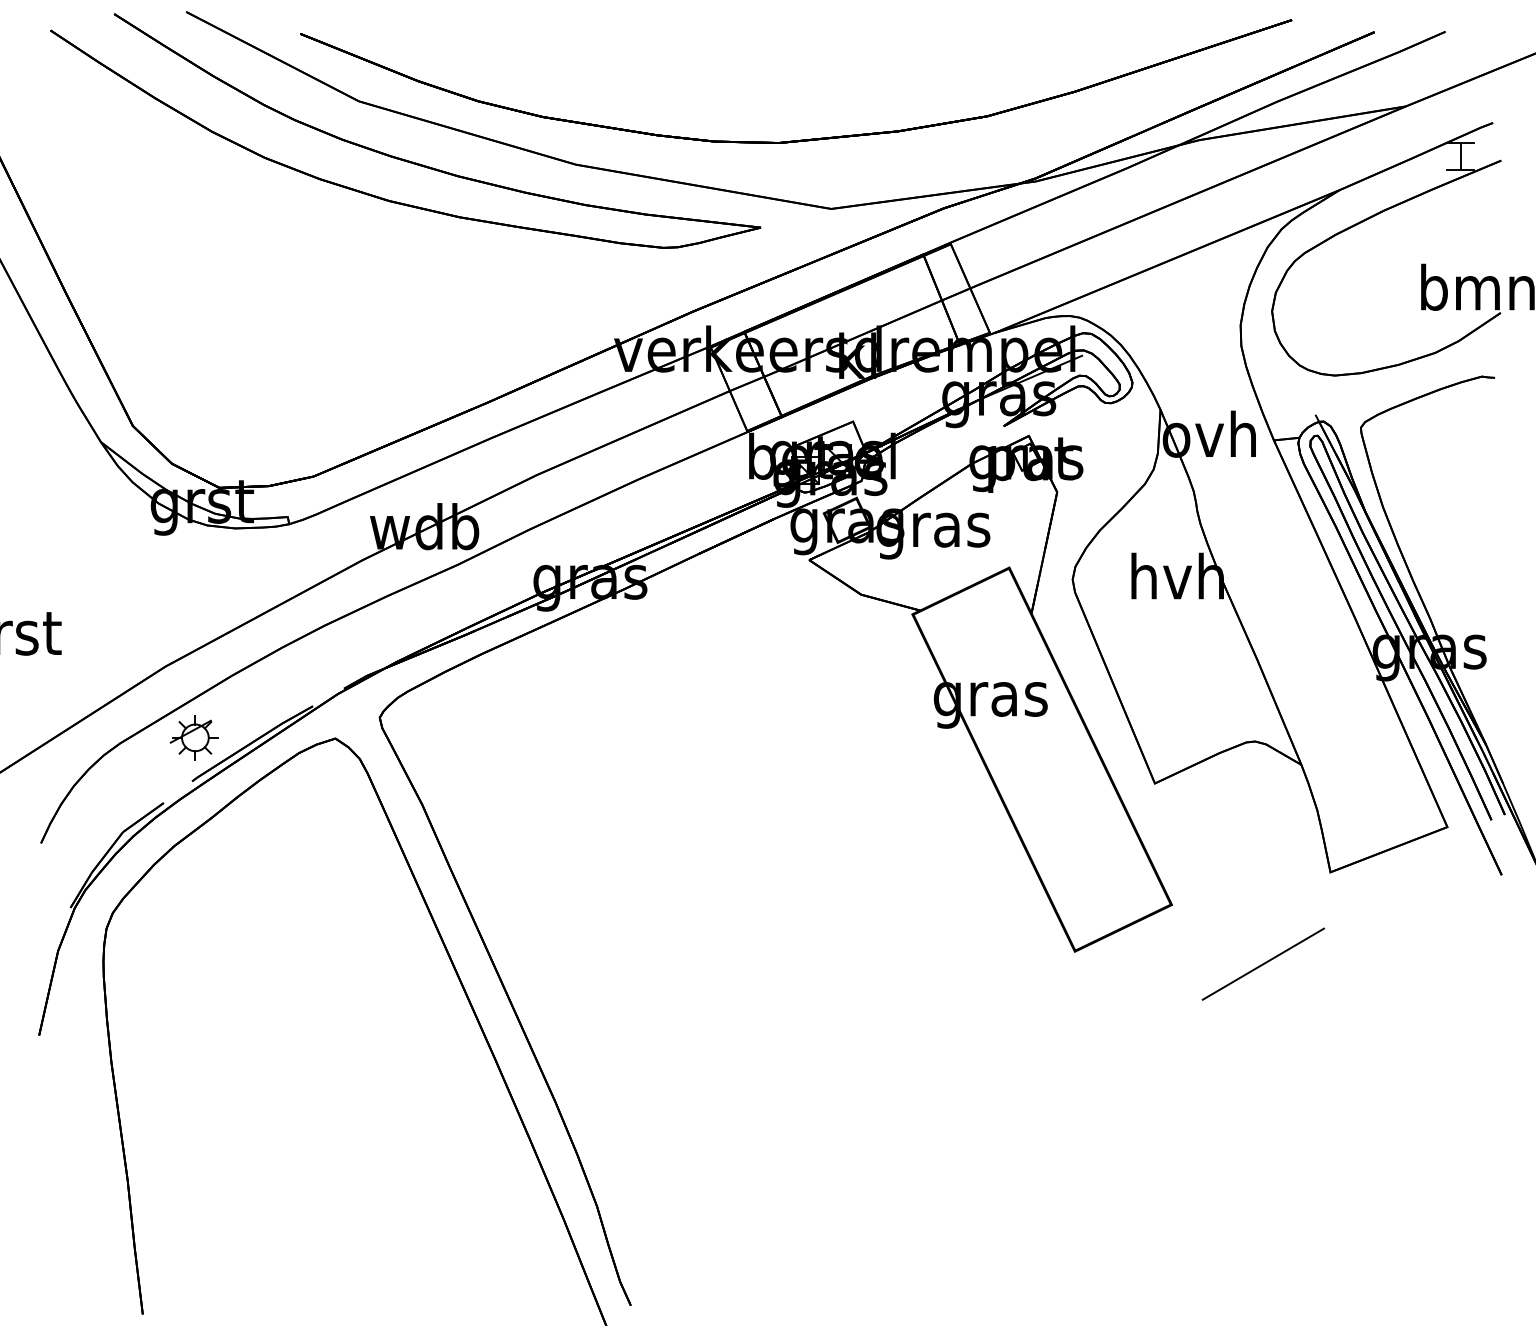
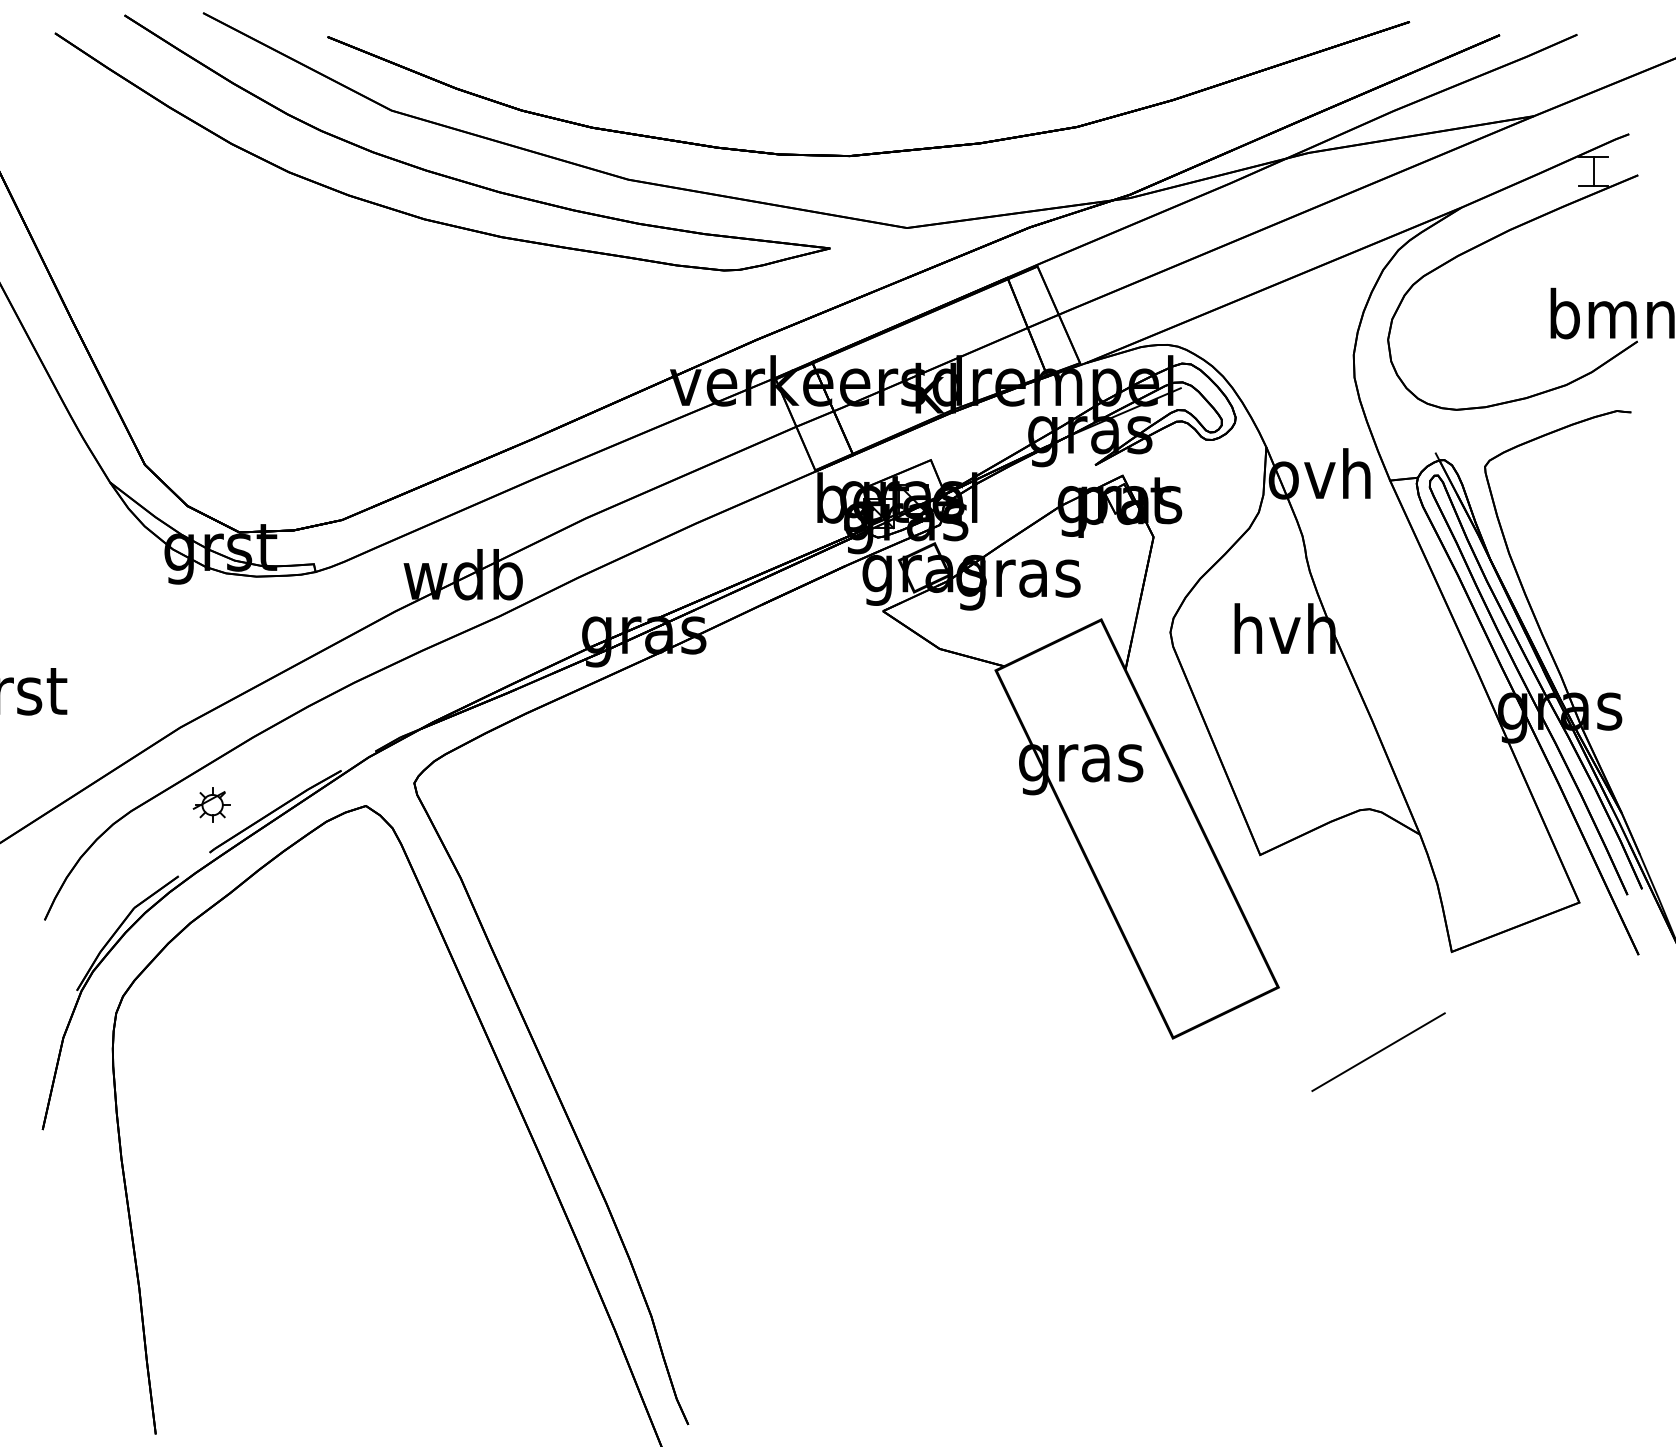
part: (193, 737) -> (211, 804), size x0.7

